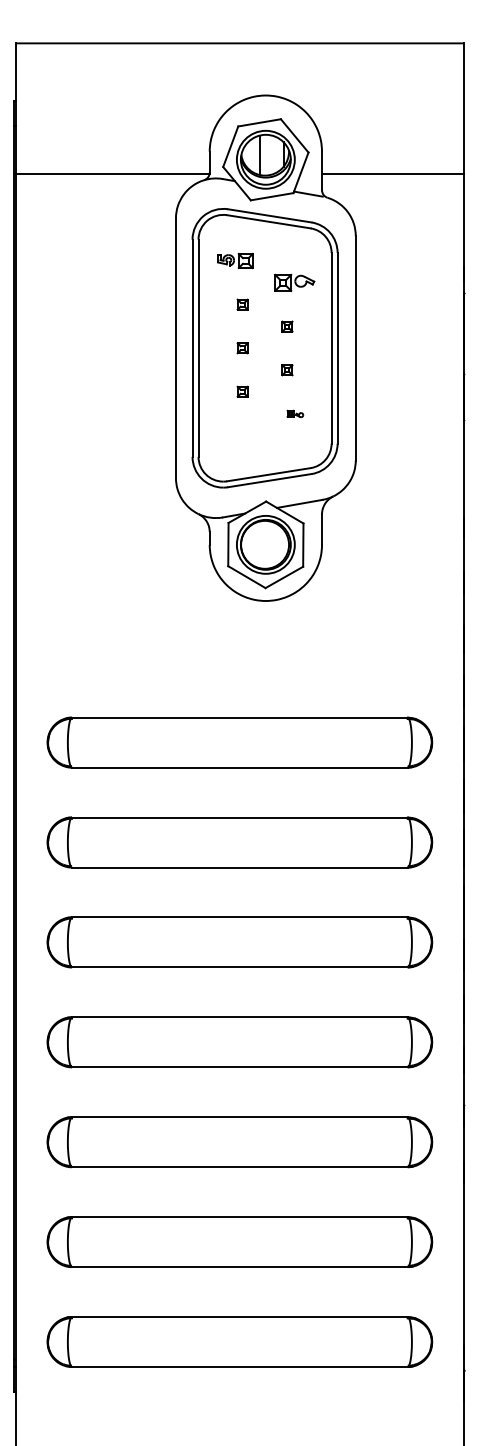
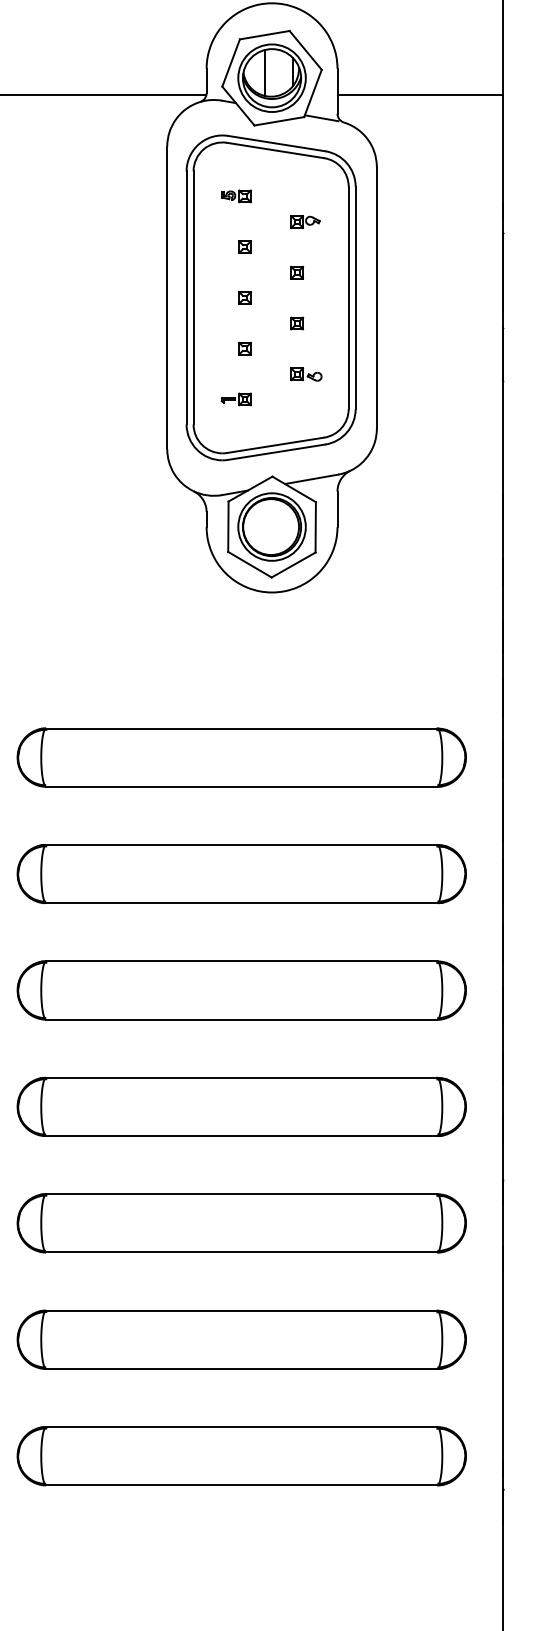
part: (234, 261) -> (235, 196), size x0.71
part: (294, 283) -> (305, 222), size x0.62
part: (295, 413) -> (306, 373), size x1.67
part: (234, 435) -> (235, 399), added

